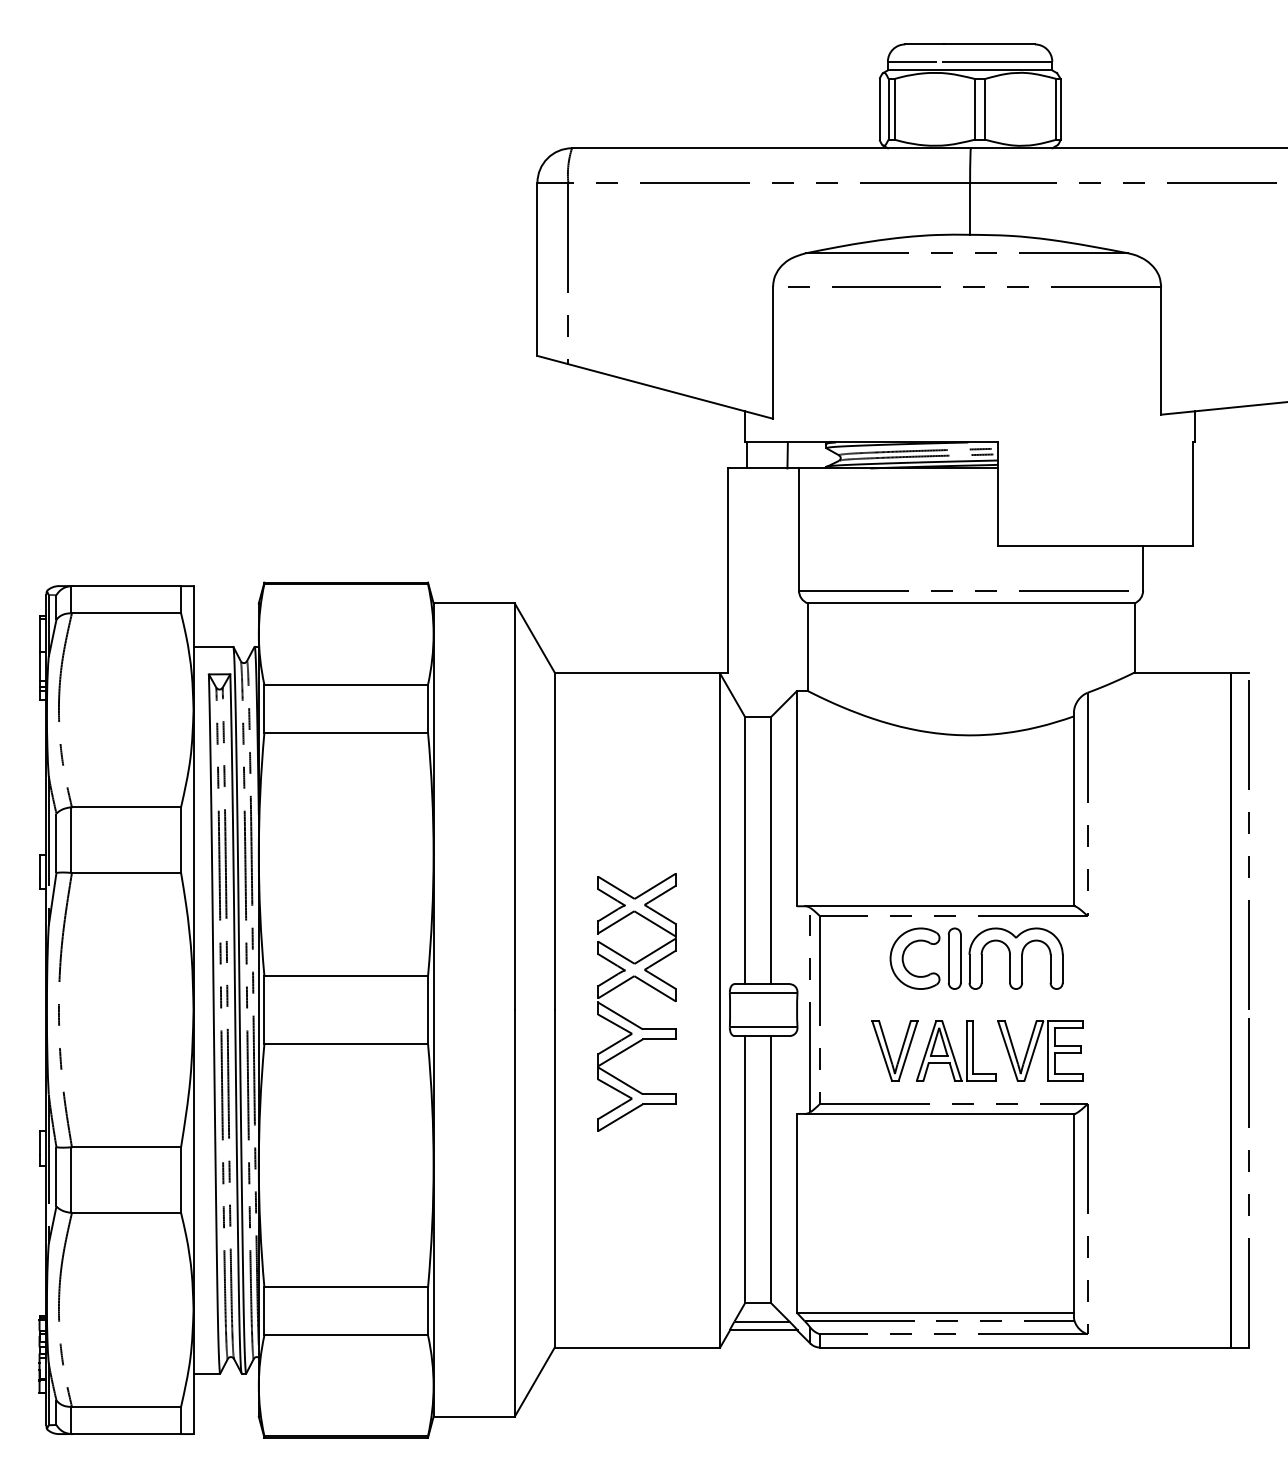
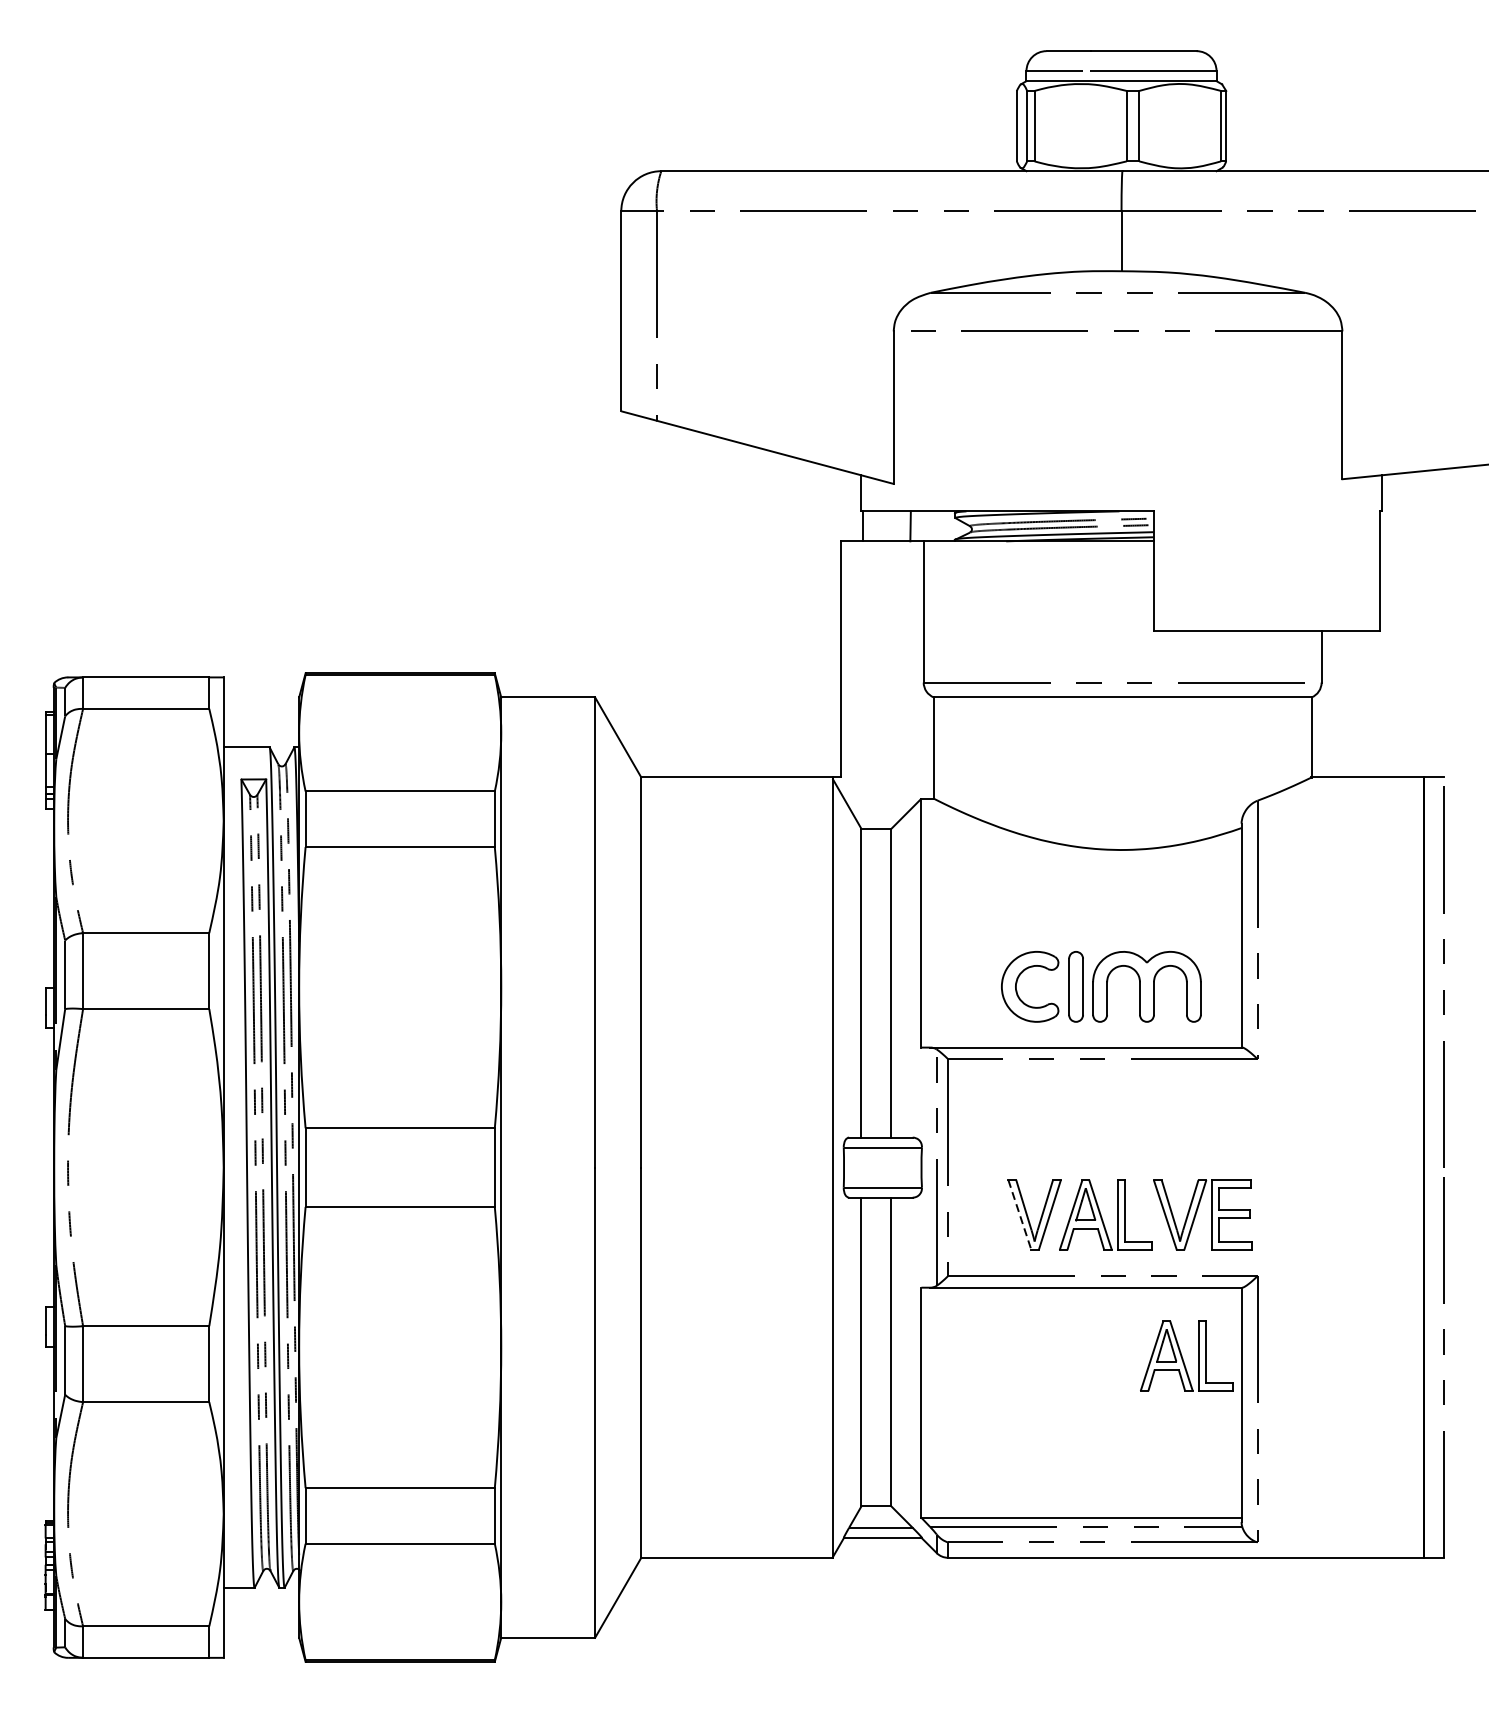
part: (976, 958) -> (1101, 986), moved
part: (625, 1017) -> (723, 1176), removed
line: (882, 1051) -> (1020, 1215), solid -> dashed
part: (1026, 1172) -> (1186, 1355), added

